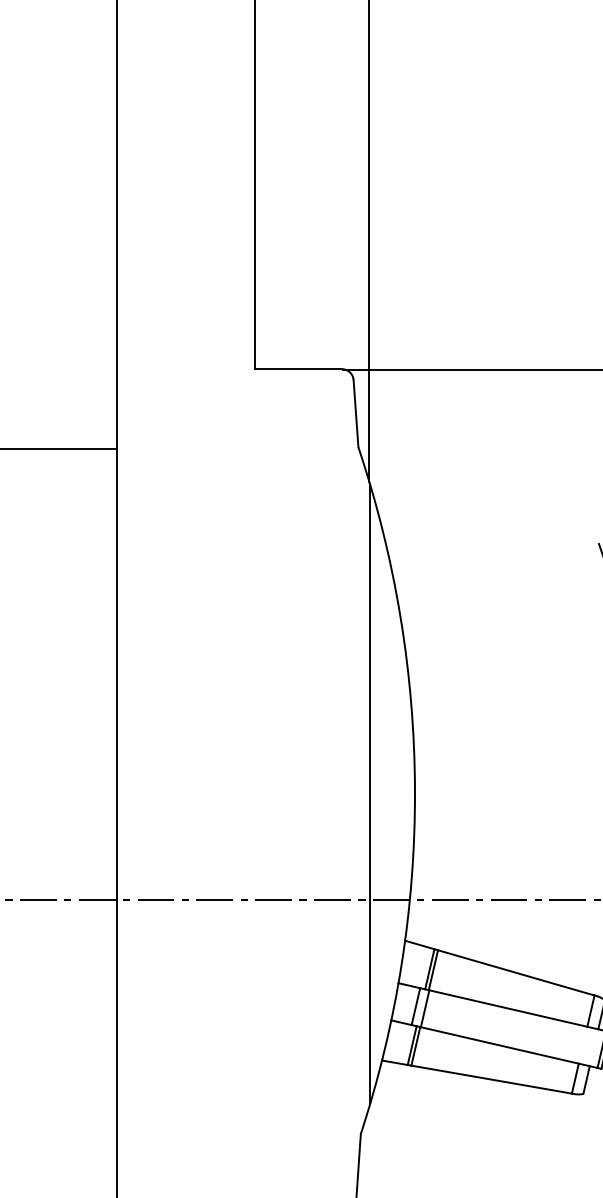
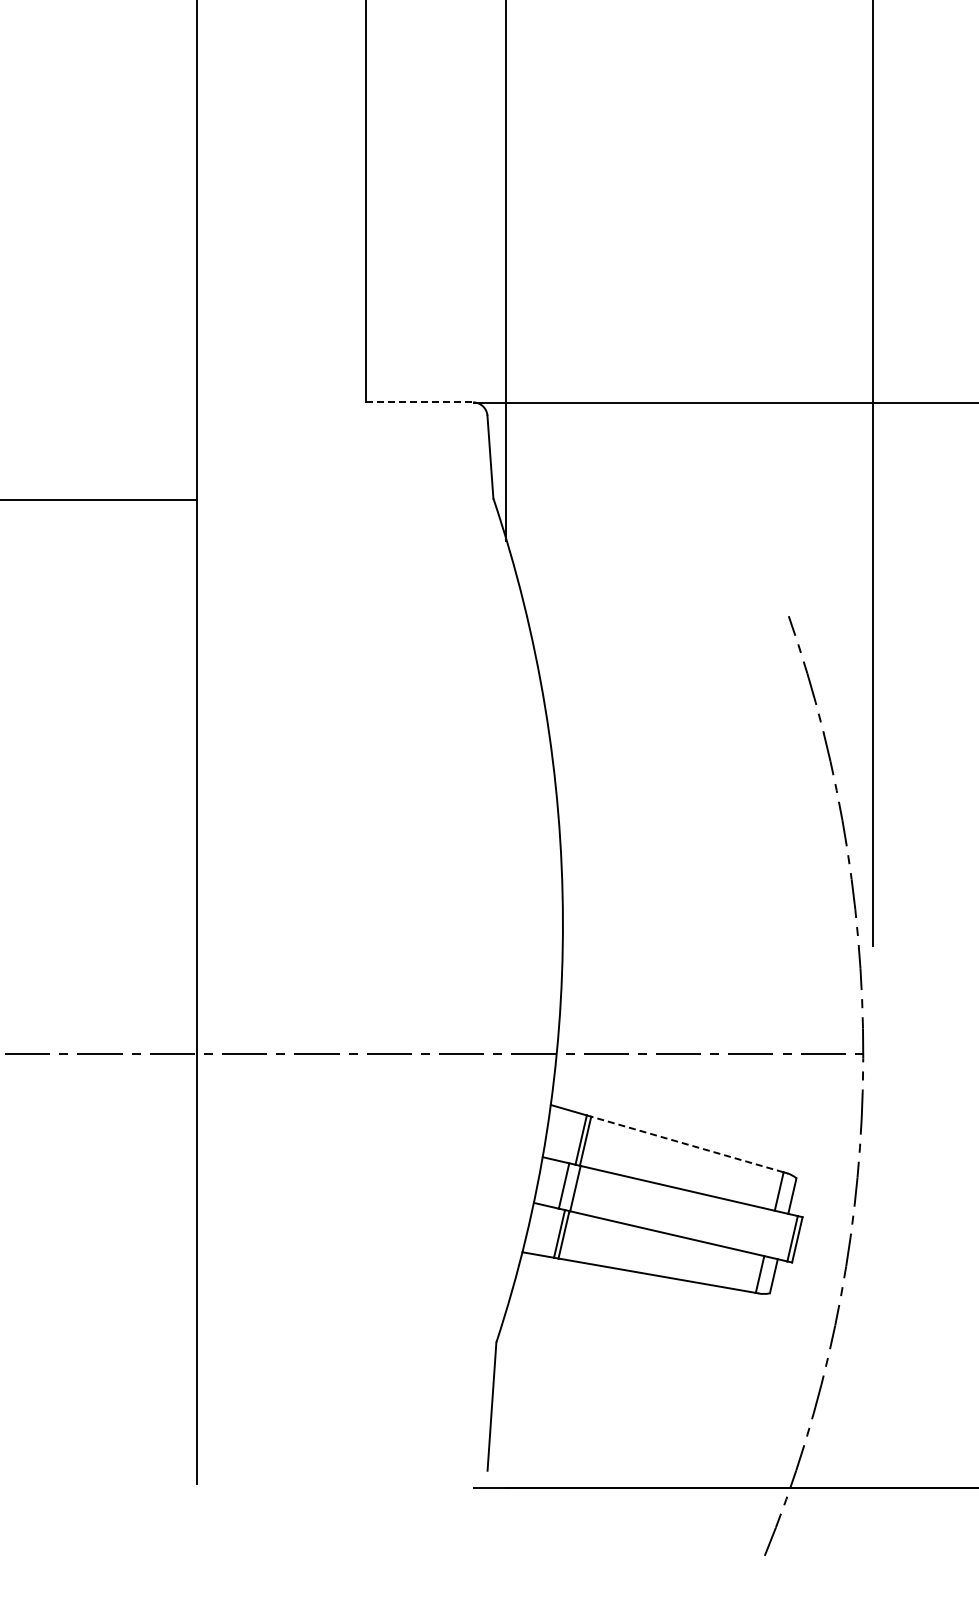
line: (298, 369) -> (419, 402), solid -> dashed
line: (369, 793) -> (507, 924), removed
line: (515, 972) -> (686, 1144), solid -> dashed

